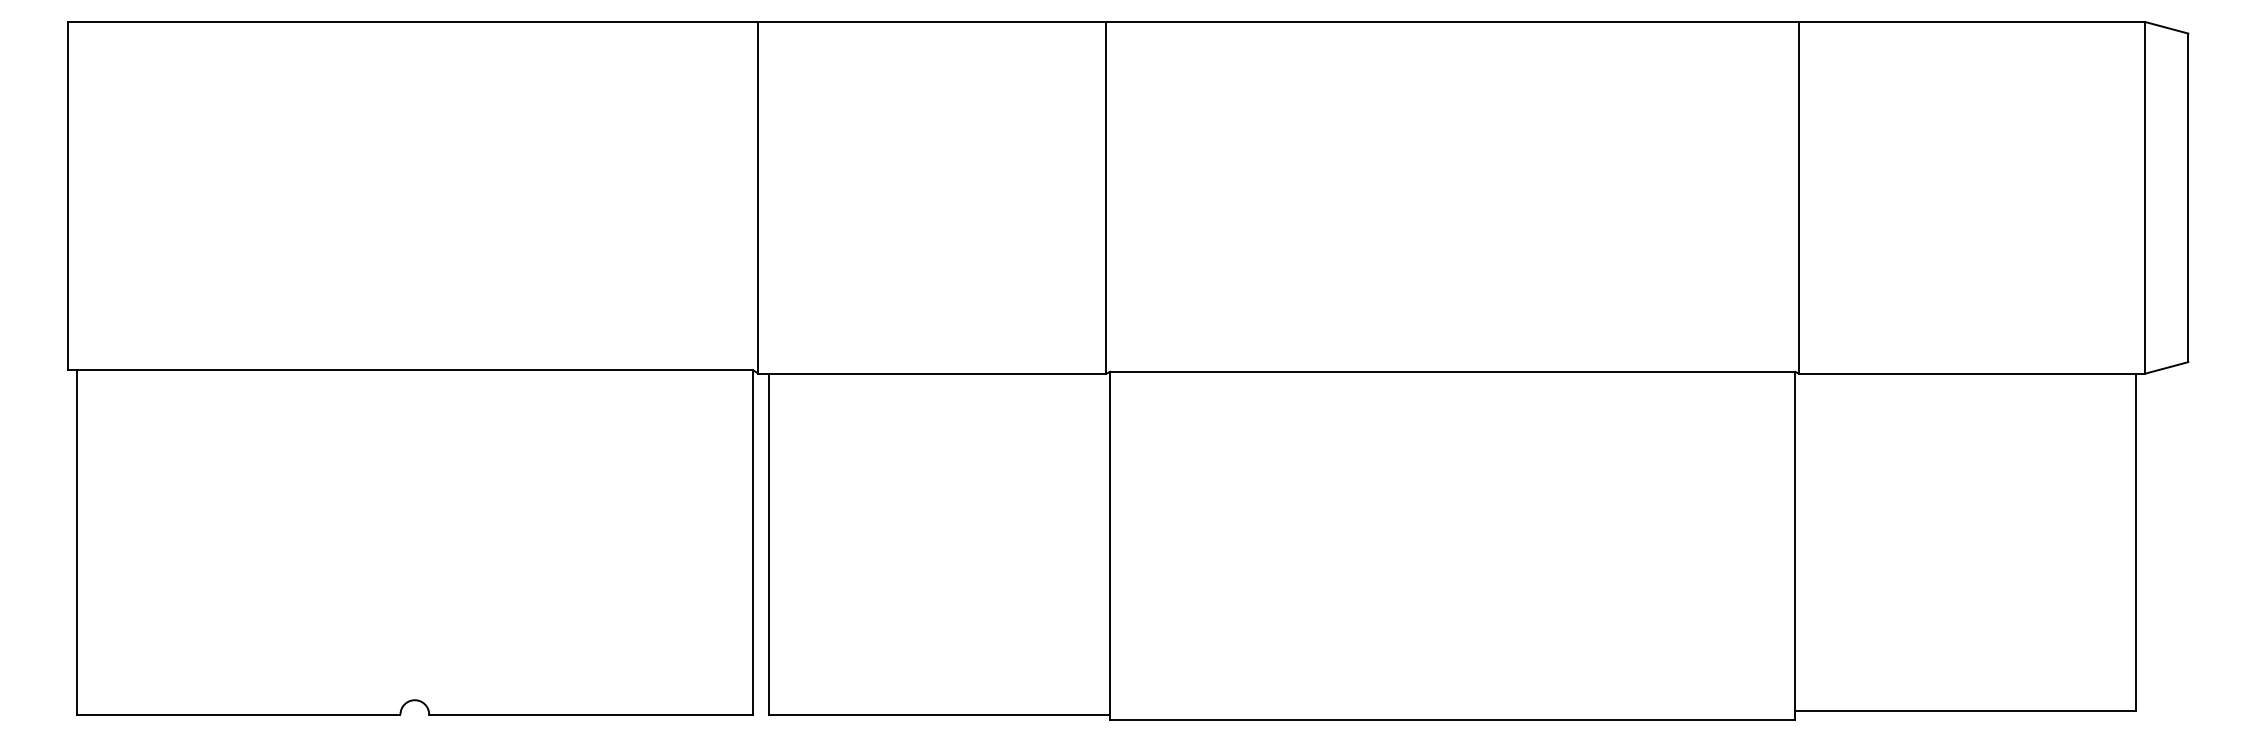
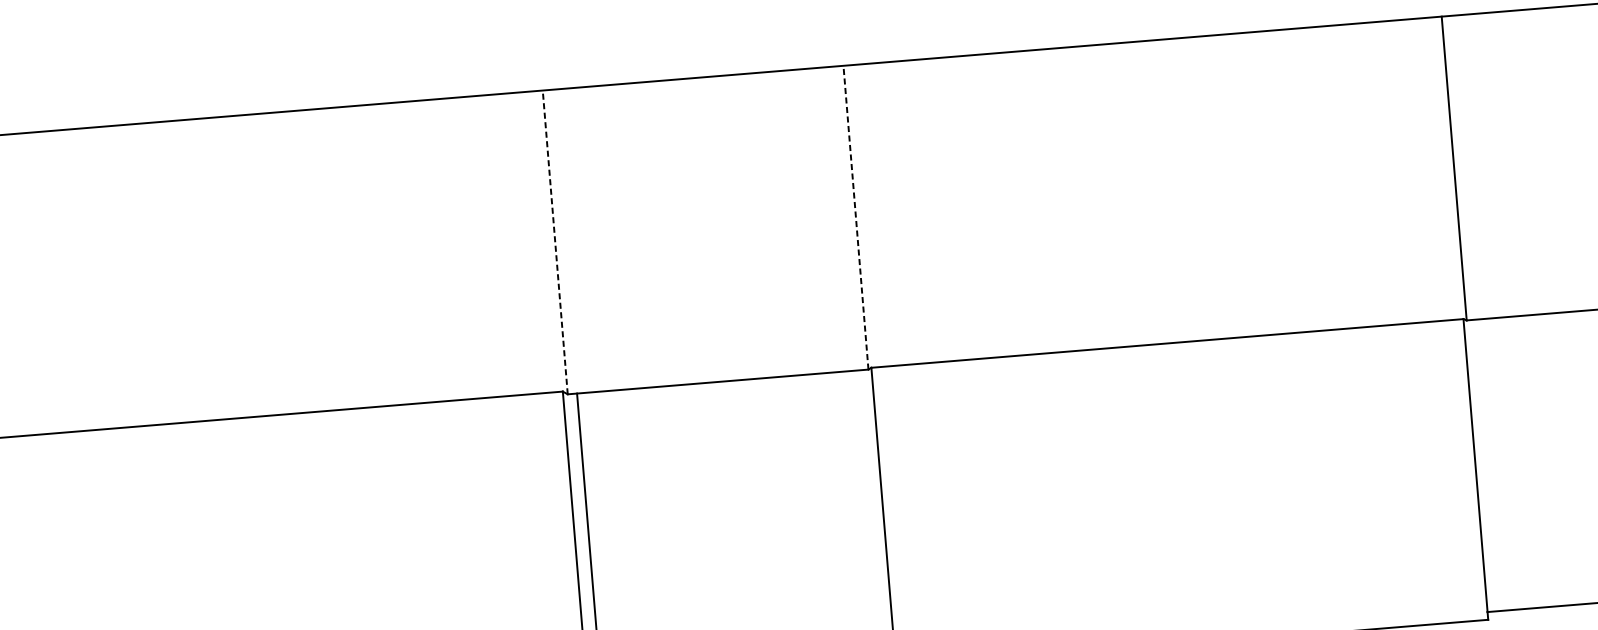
line: (758, 197) -> (555, 242), solid -> dashed
line: (1106, 197) -> (855, 217), solid -> dashed

